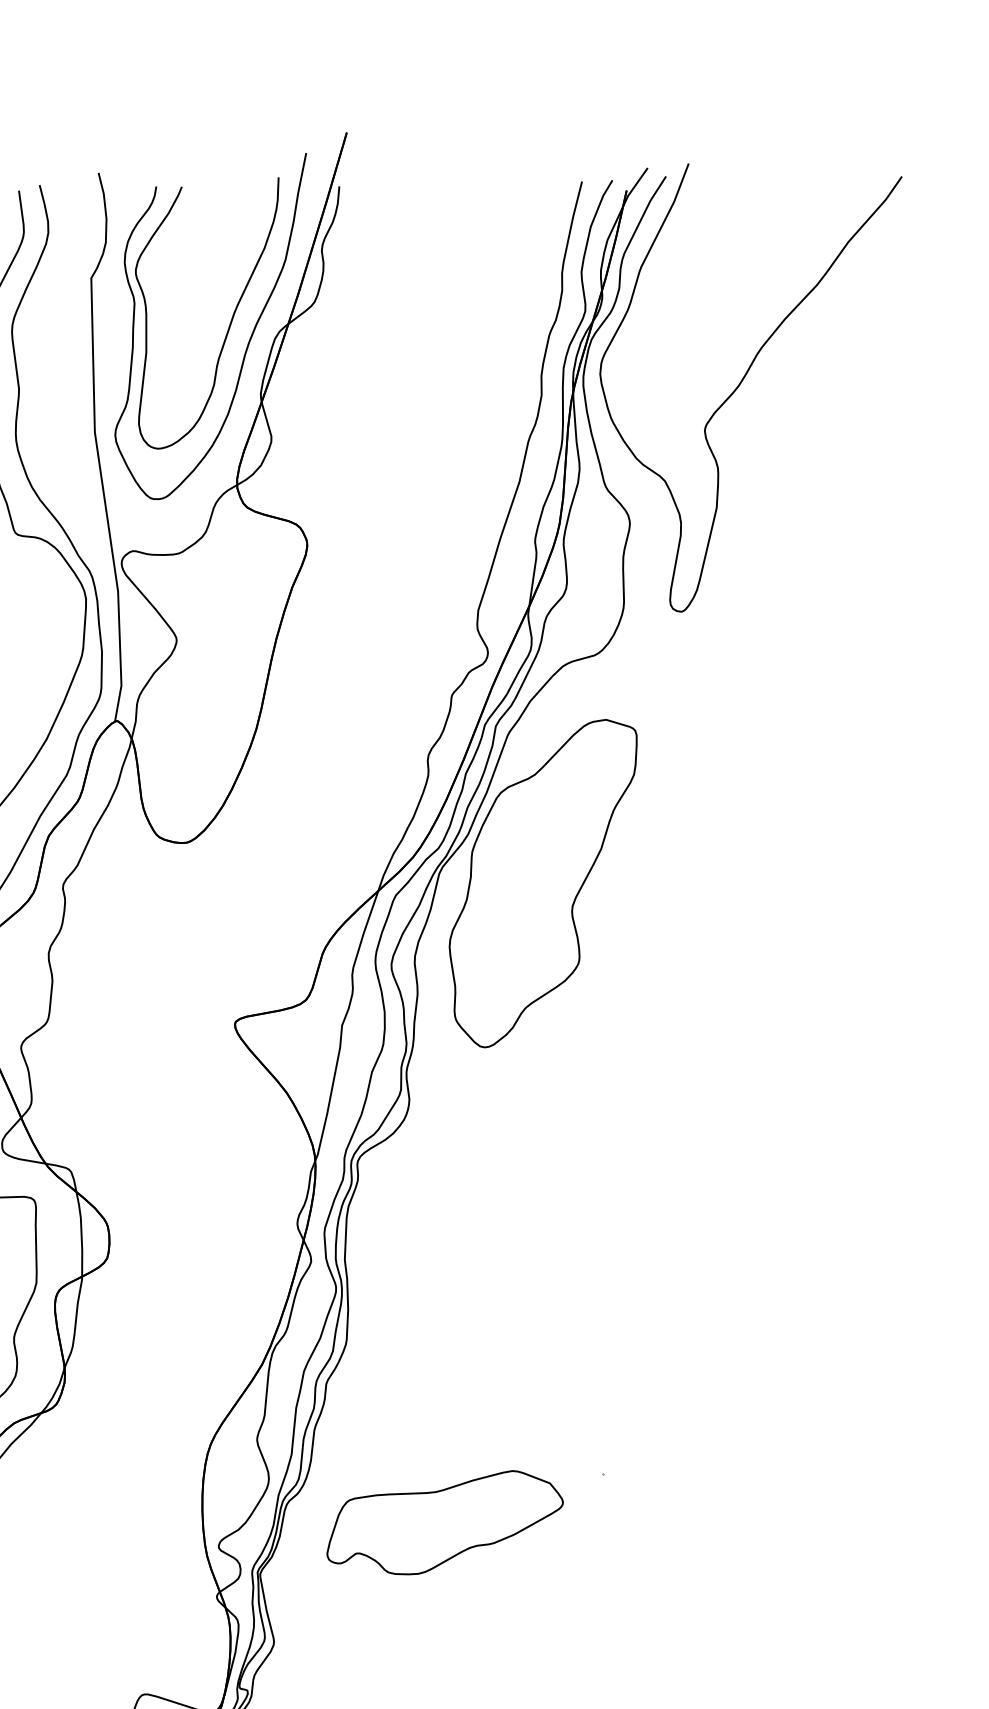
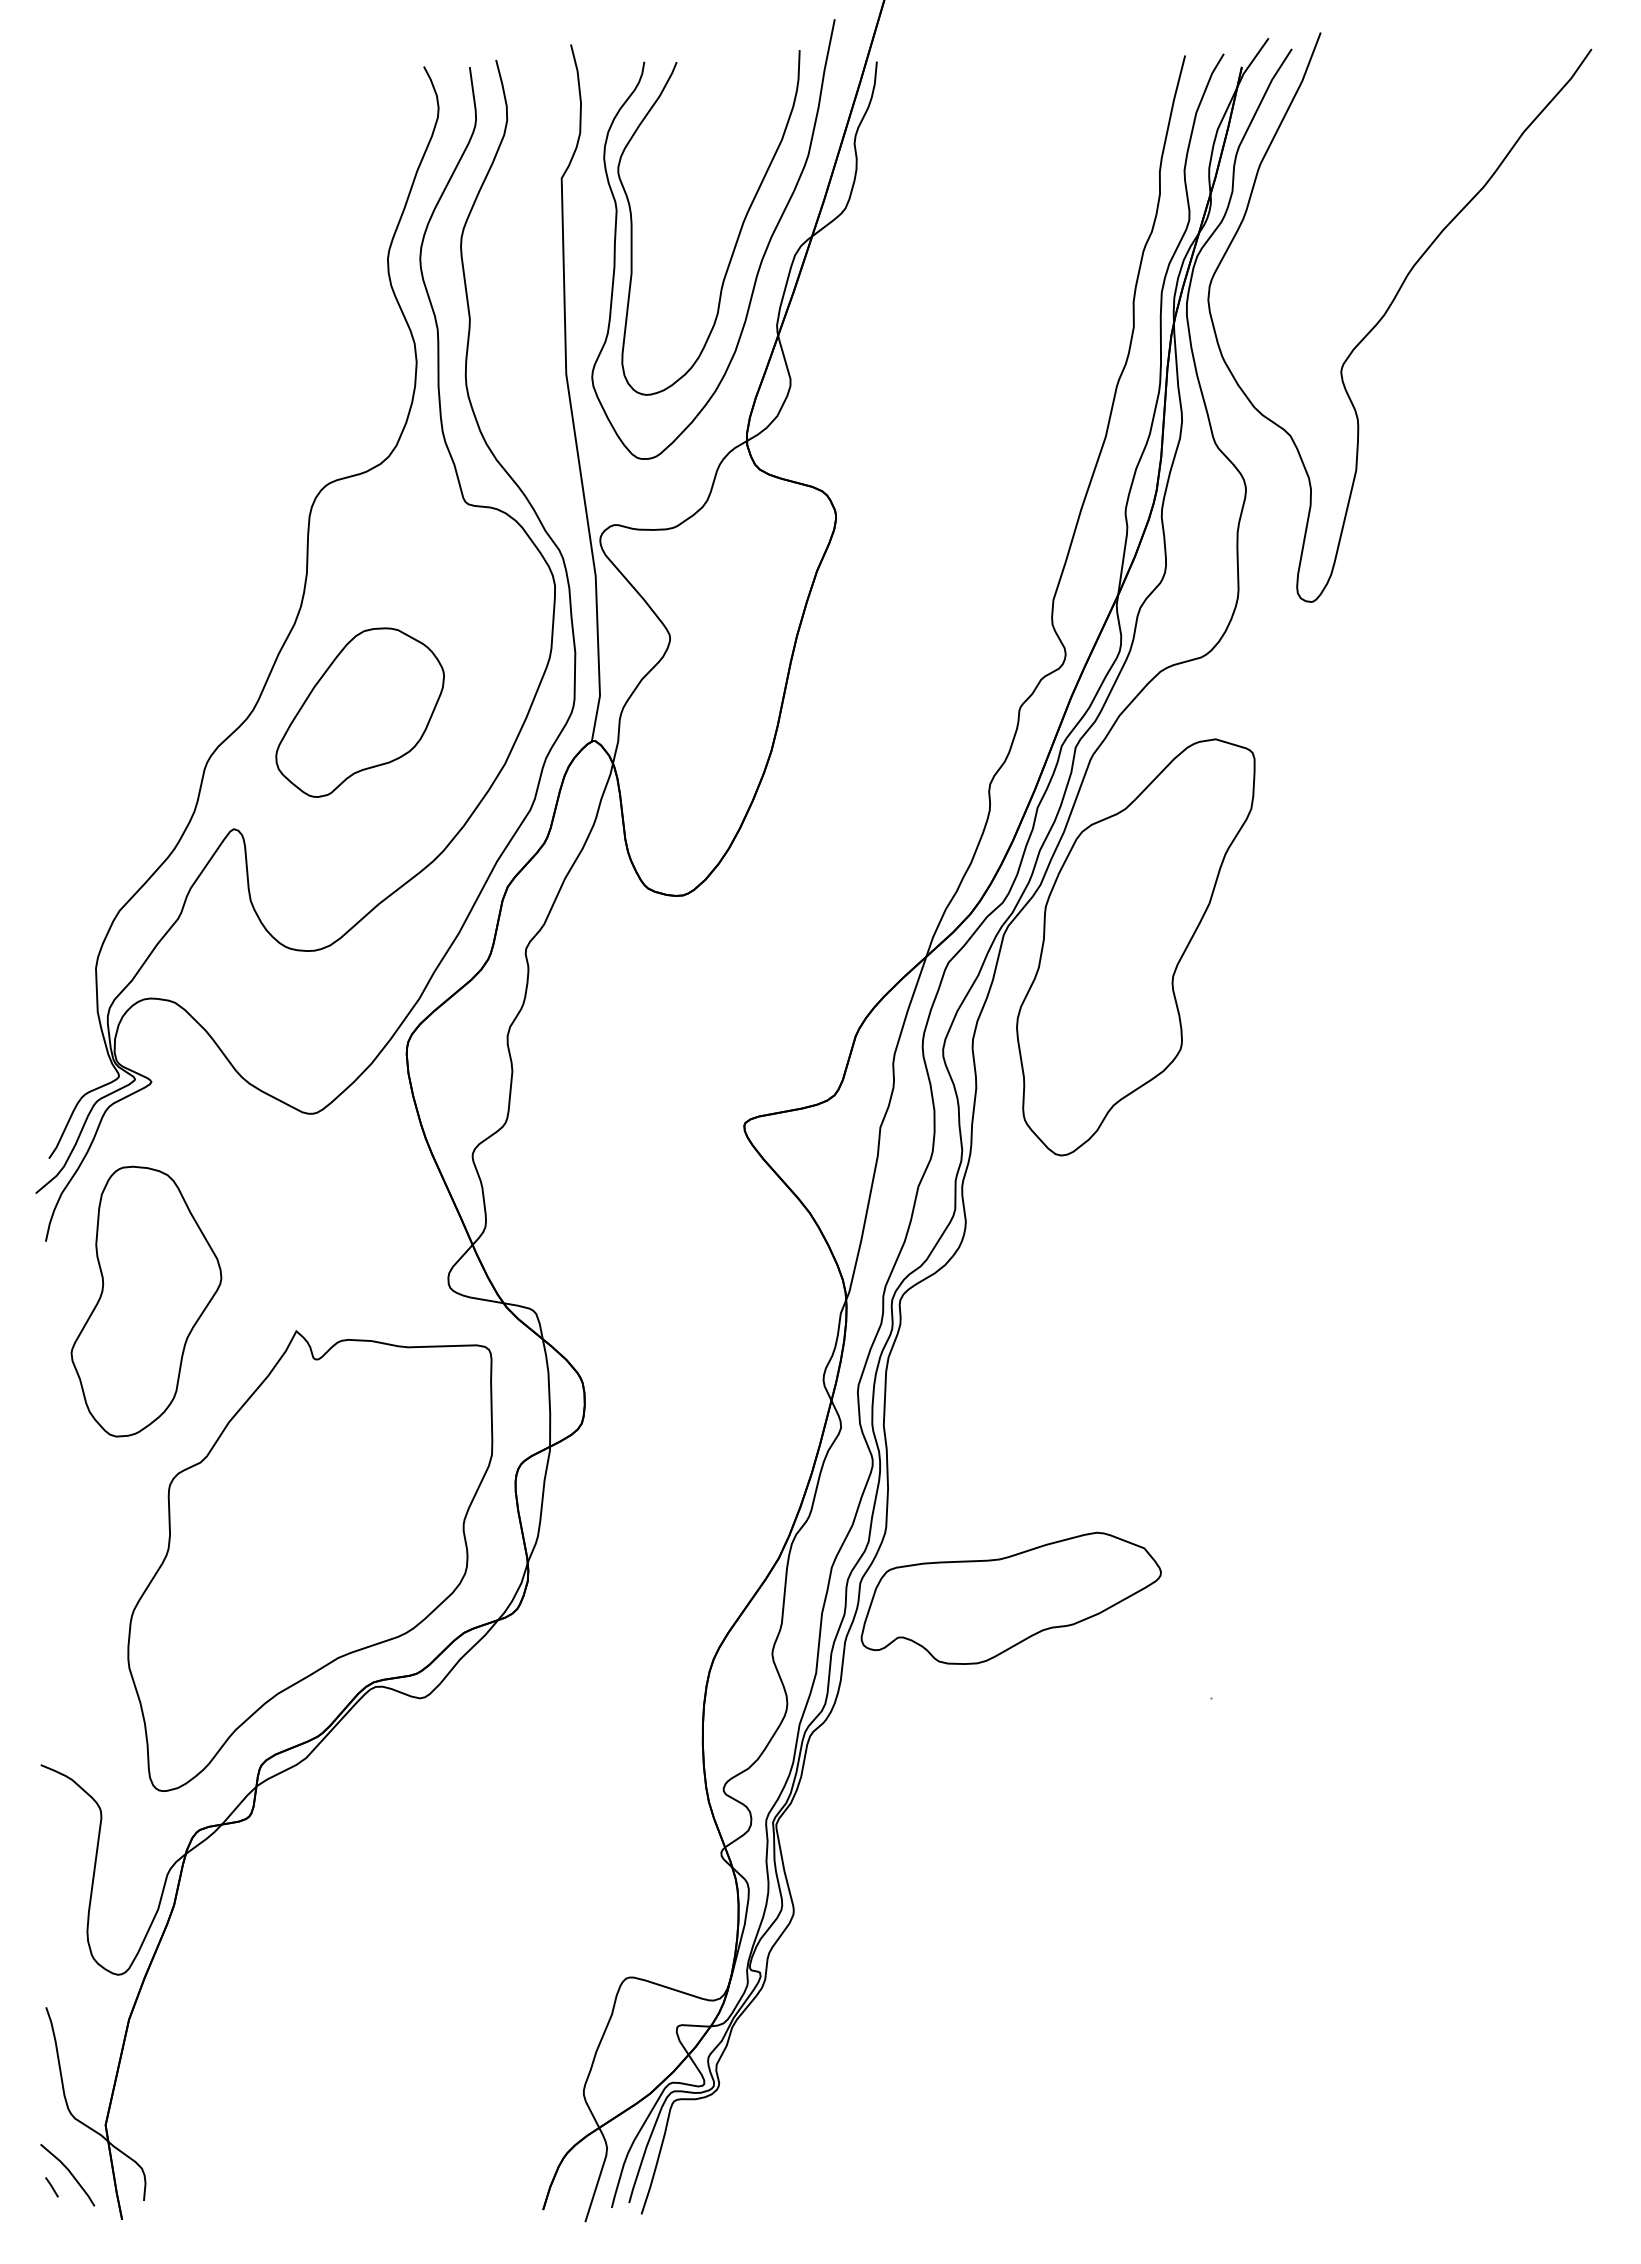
part: (444, 1522) -> (1010, 1597), moved

